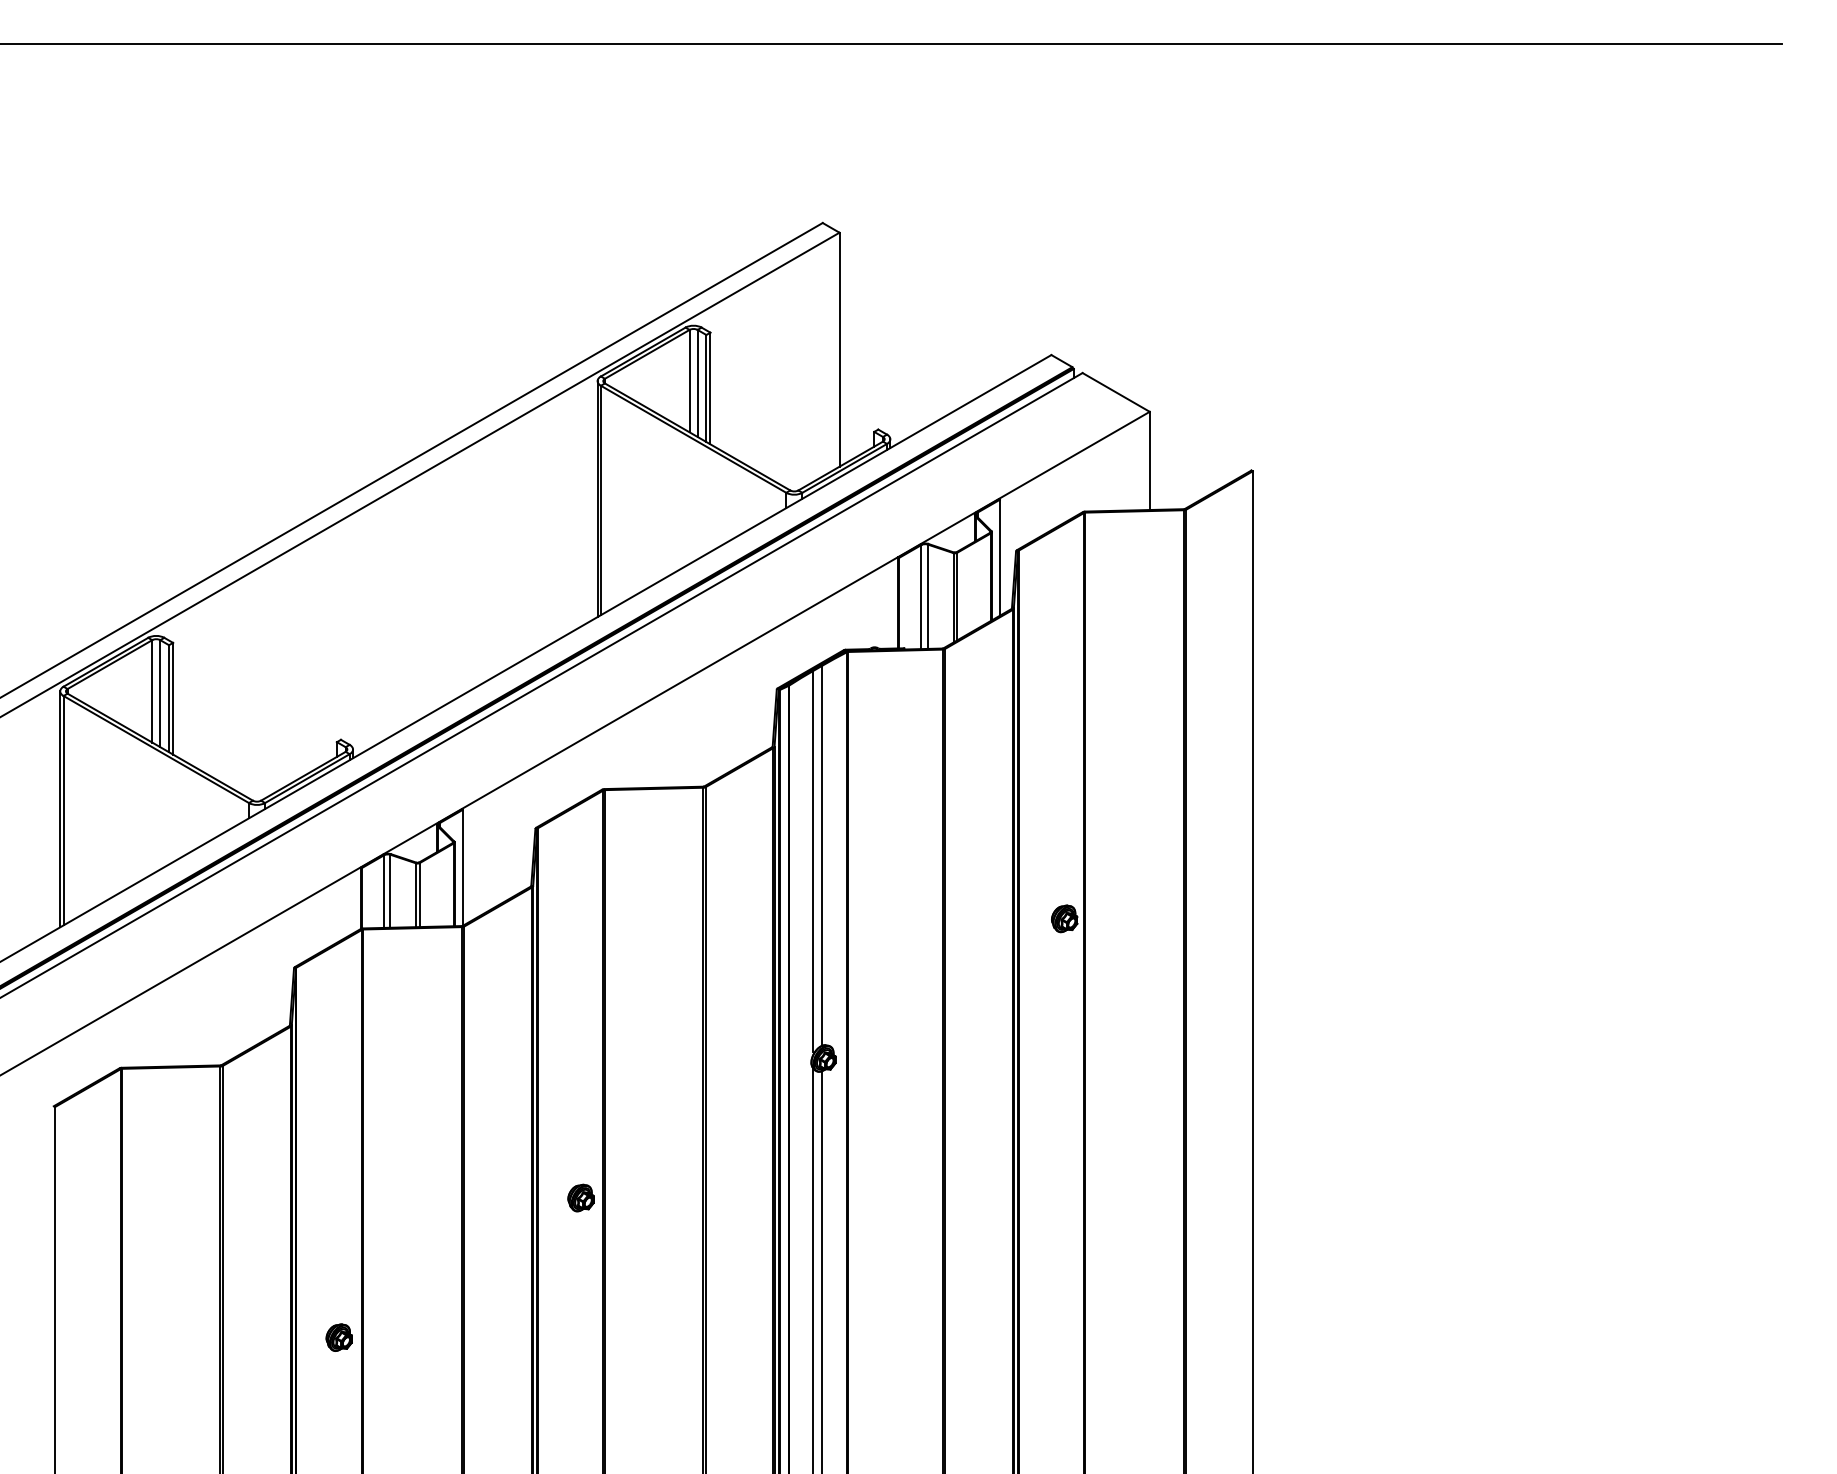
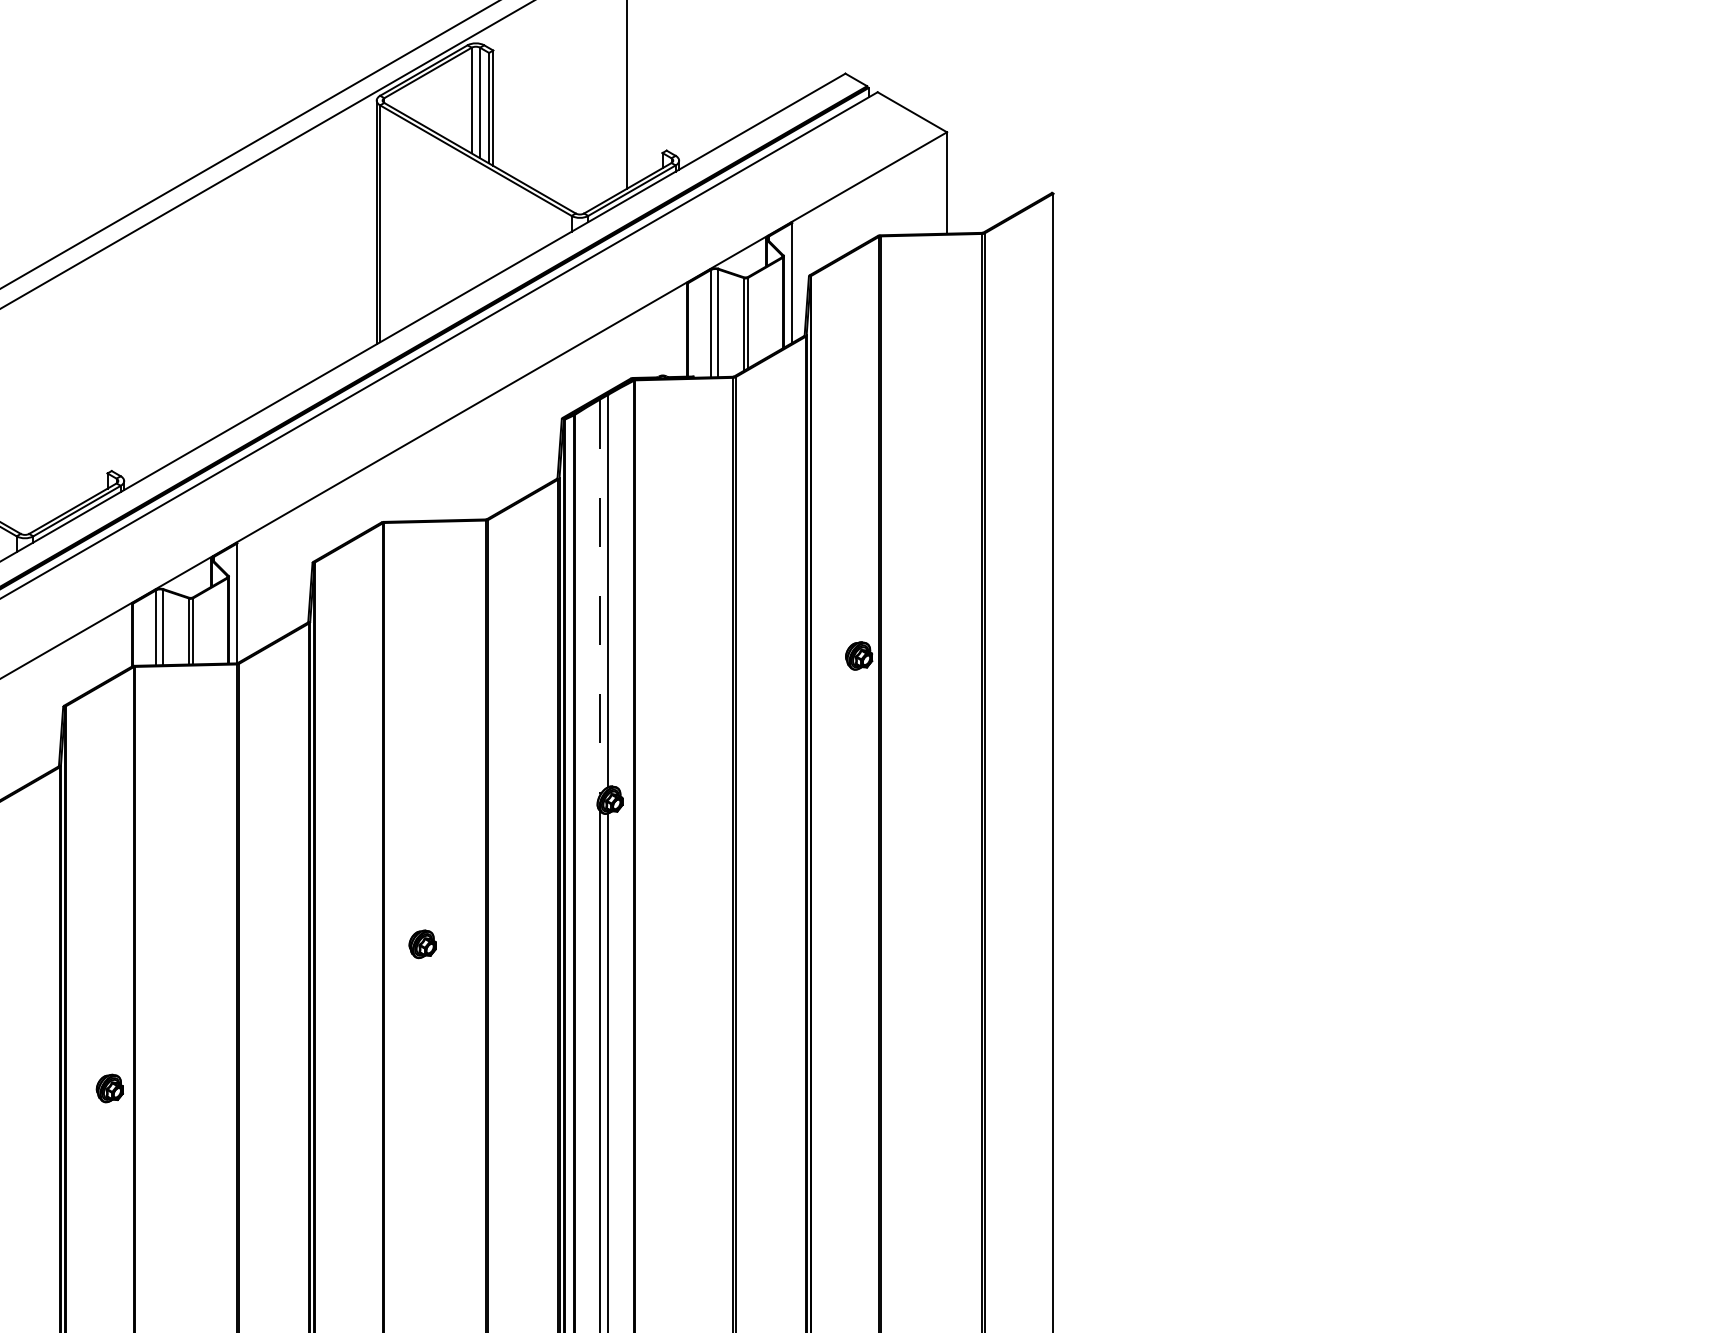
line: (813, 861) -> (599, 596), solid -> dashed
part: (580, 1197) -> (422, 943), moved

